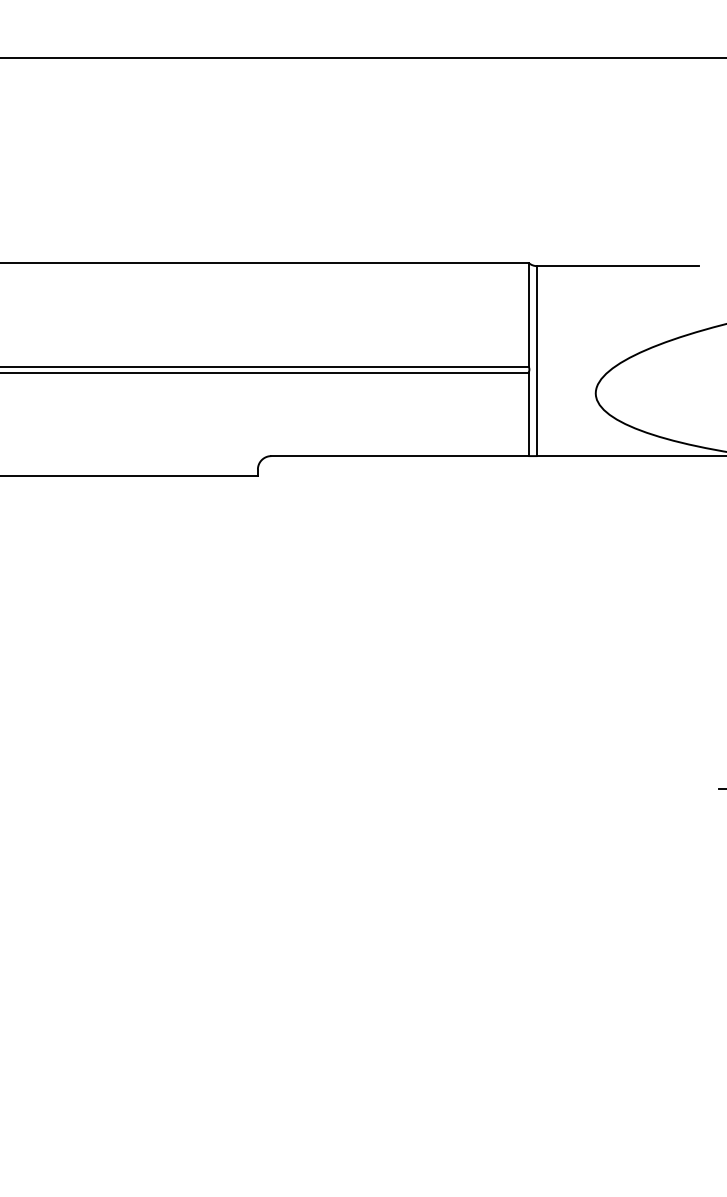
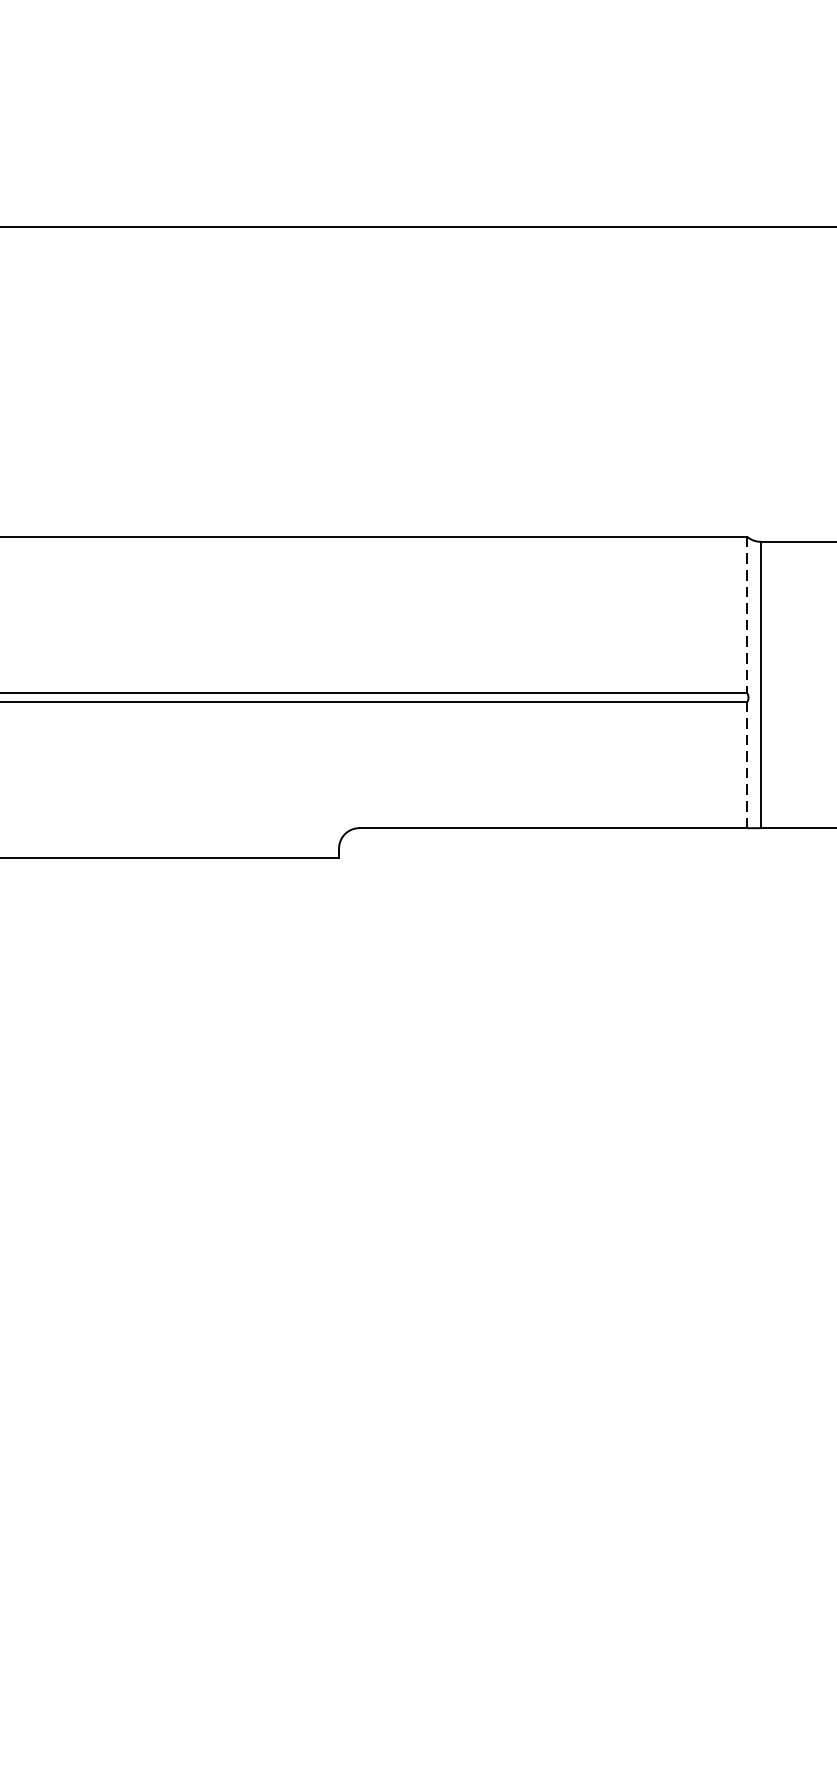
line: (528, 314) -> (747, 614), solid -> dashed
line: (528, 414) -> (747, 765), solid -> dashed

